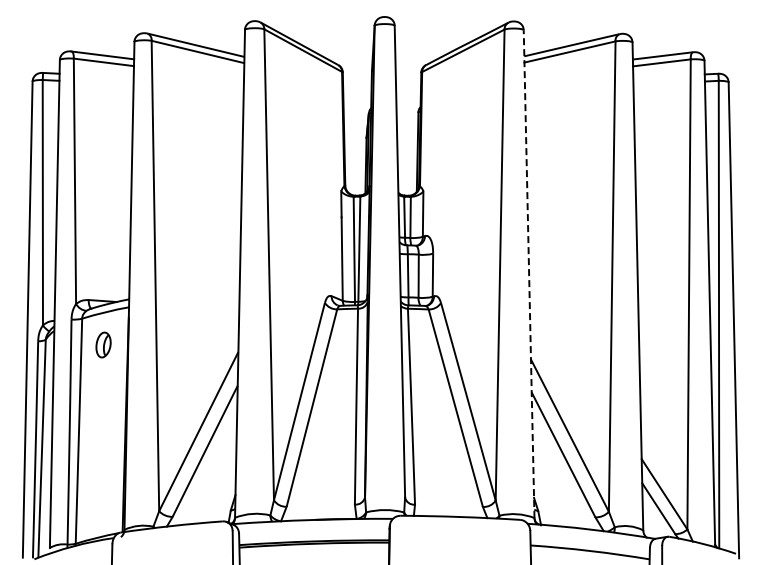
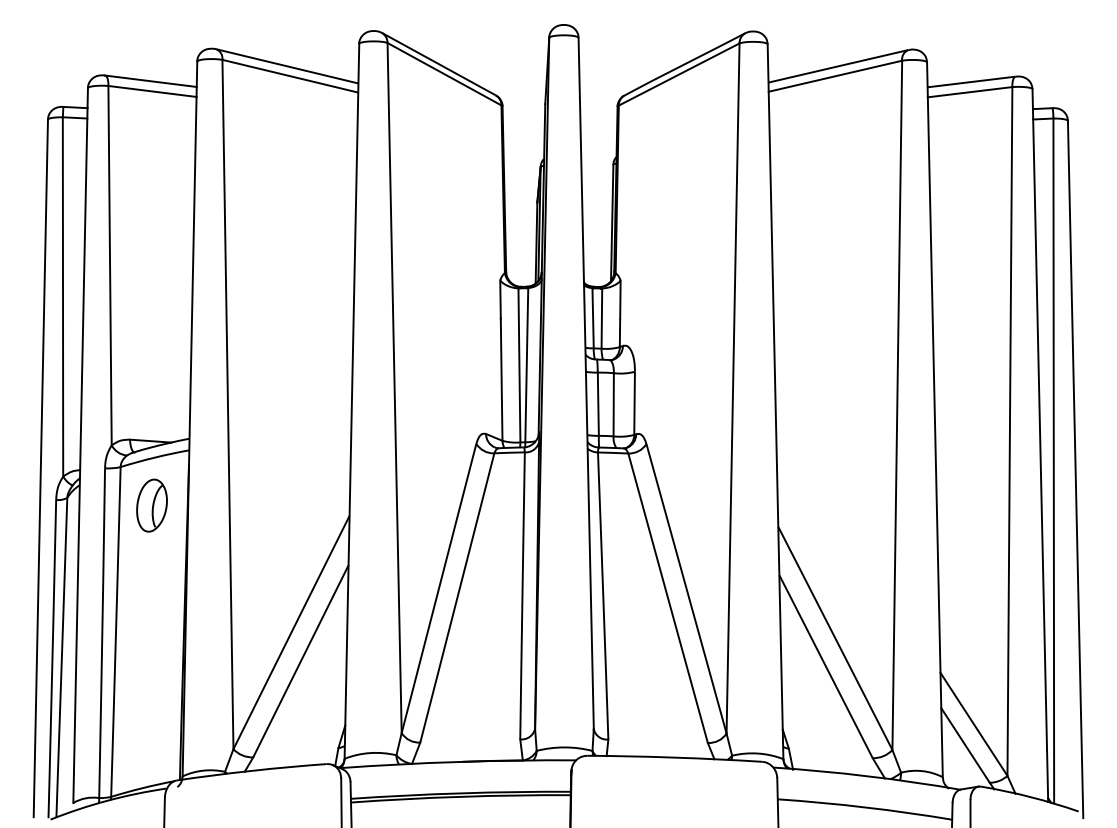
line: (529, 274) -> (776, 402), dashed -> solid
part: (103, 344) -> (151, 504), size x1.43

